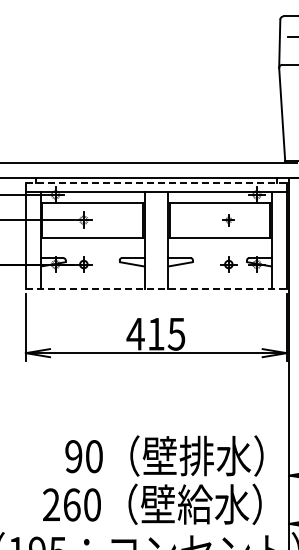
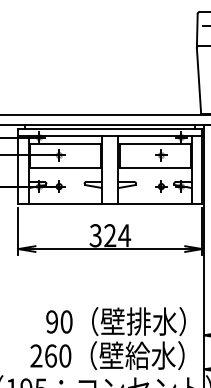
line: (156, 182) -> (110, 128), dashed -> solid
part: (228, 219) -> (161, 154), size x1.43
line: (156, 288) -> (110, 203), dashed -> solid
text: (155, 333) -> (109, 235), 415 -> 324

